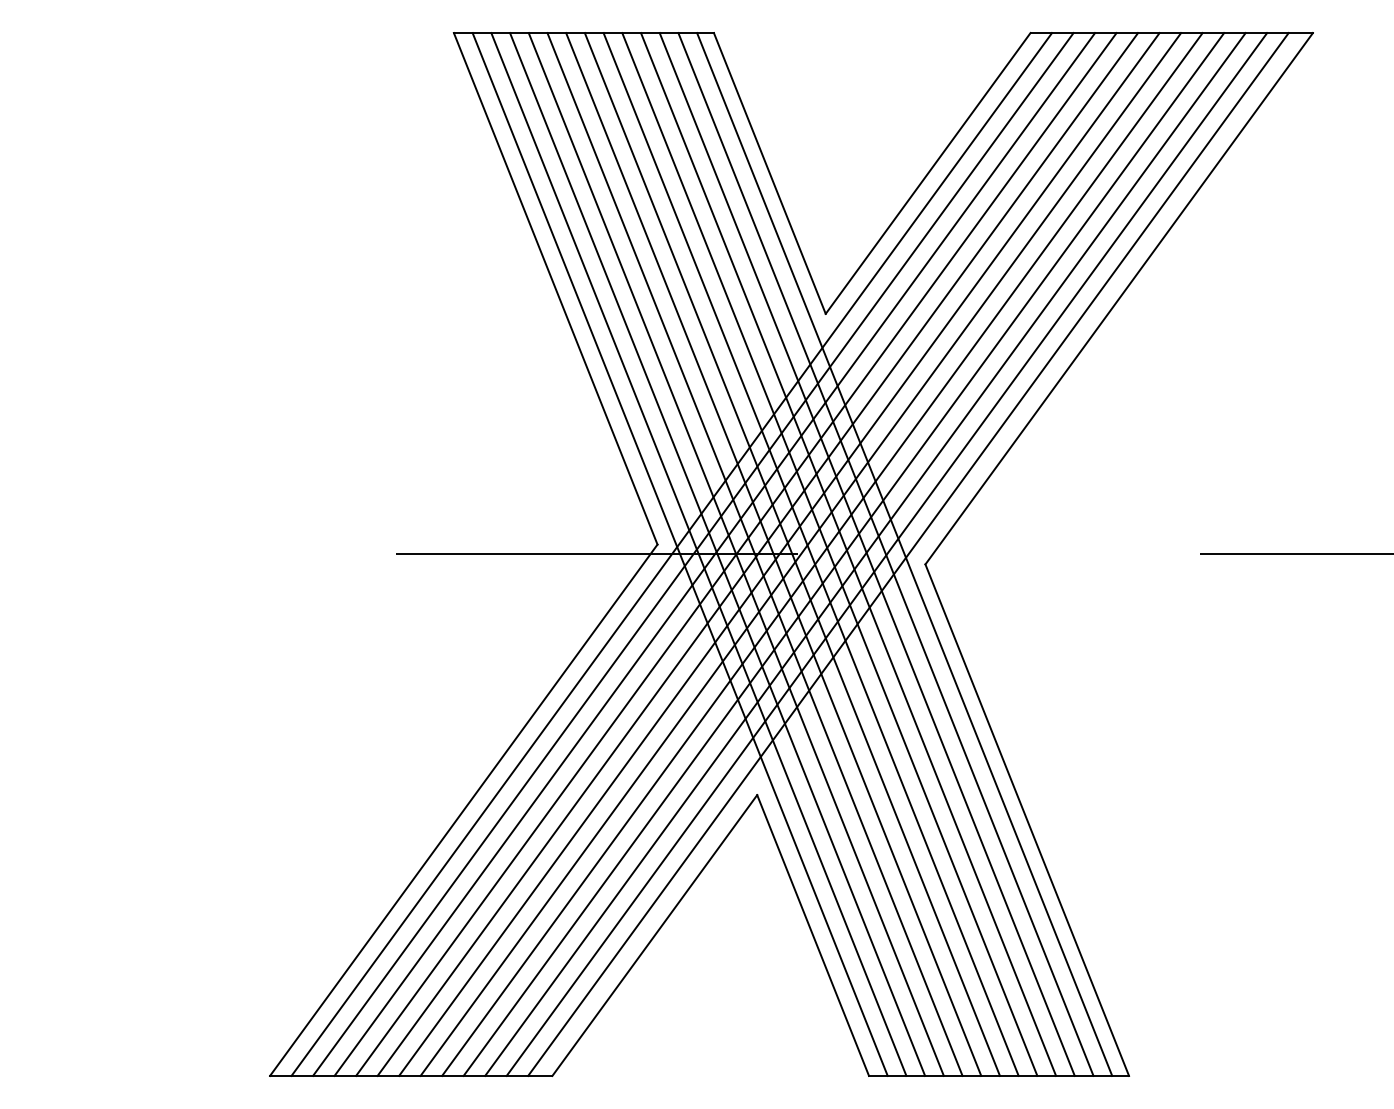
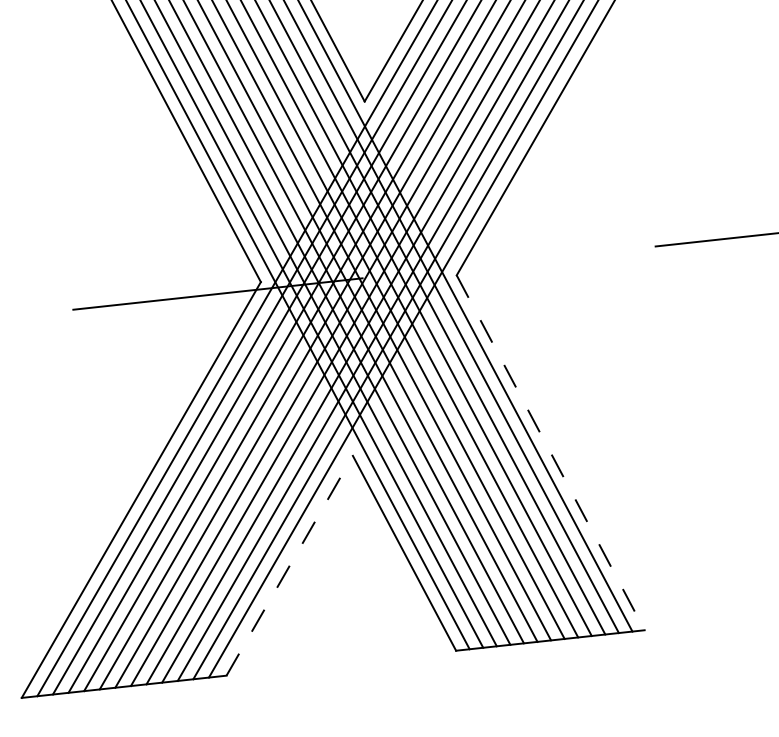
line: (1027, 820) -> (550, 453), solid -> dashed
line: (654, 935) -> (289, 565), solid -> dashed

